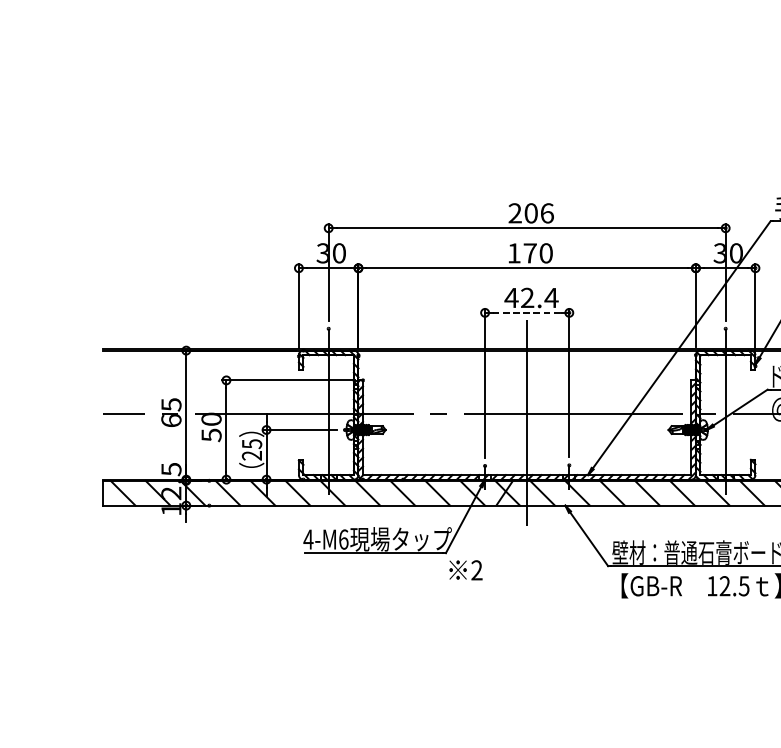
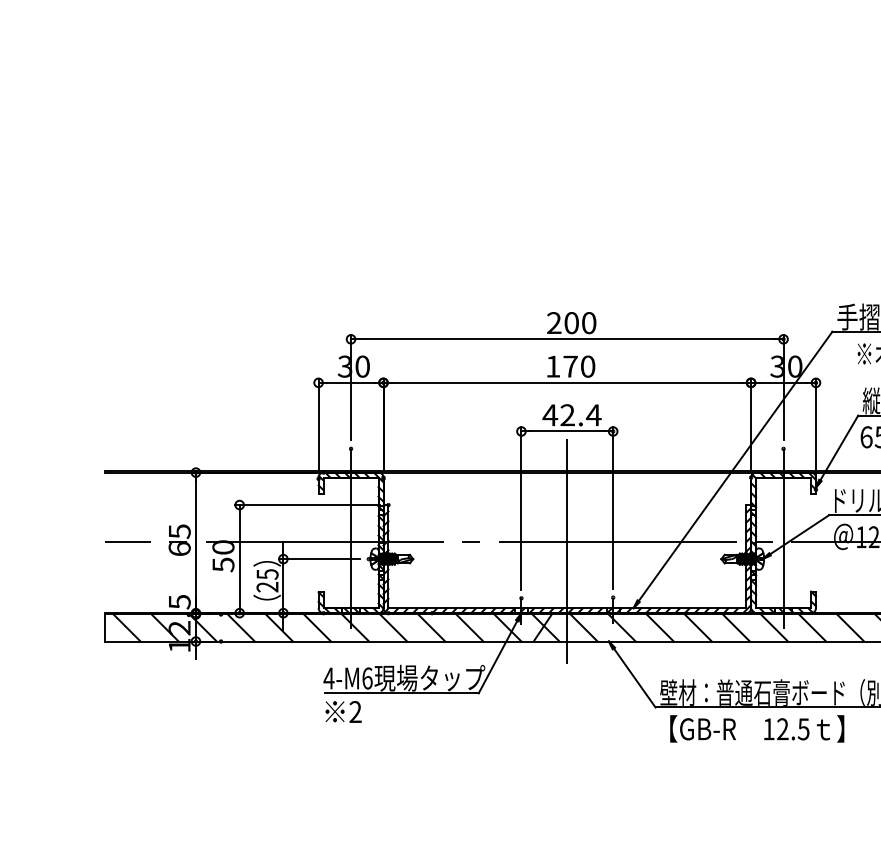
text: (547, 213) -> (589, 323), 206 -> 200
line: (527, 312) -> (567, 431), dashed -> solid
text: (465, 569) -> (343, 711), moved

